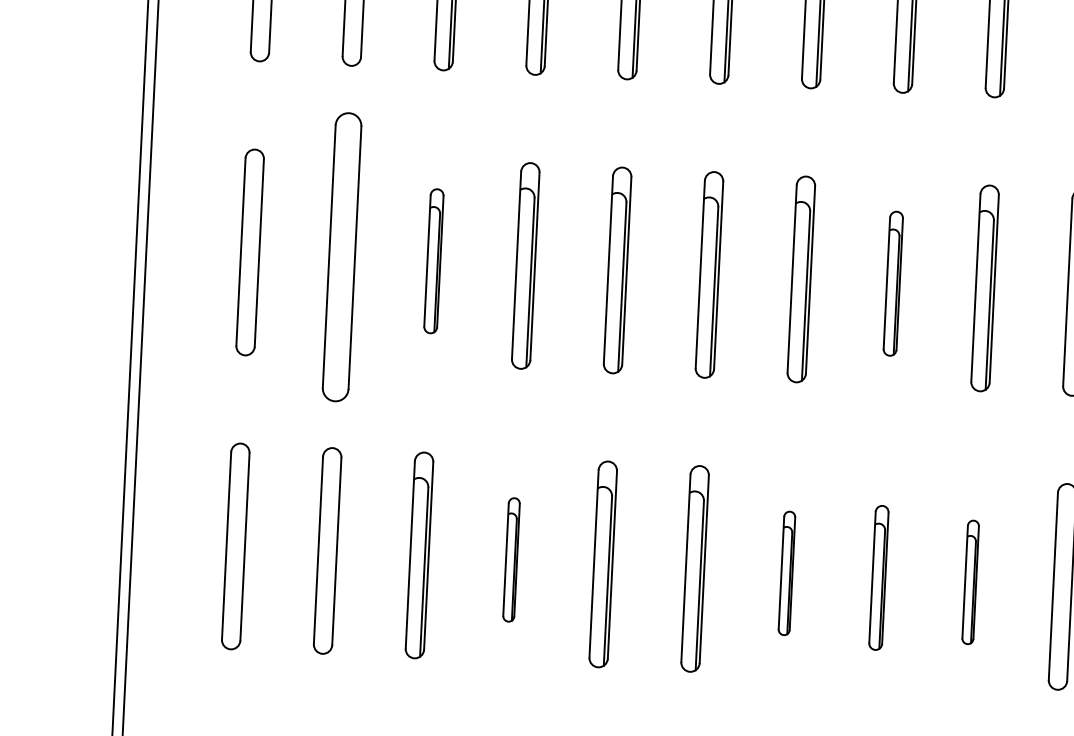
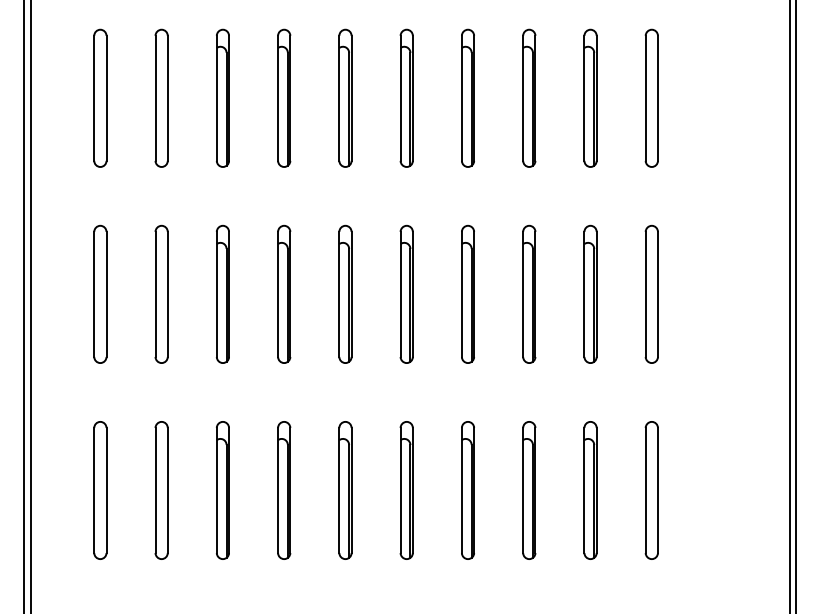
part: (341, 255) -> (161, 293), size x0.71
part: (433, 260) -> (222, 293), size x1.43
part: (893, 282) -> (529, 293), size x1.43
part: (511, 559) -> (284, 490), size x1.67
part: (786, 573) -> (467, 490), size x1.67
part: (879, 577) -> (529, 490), size x1.43
part: (970, 582) -> (590, 490), size x1.67

